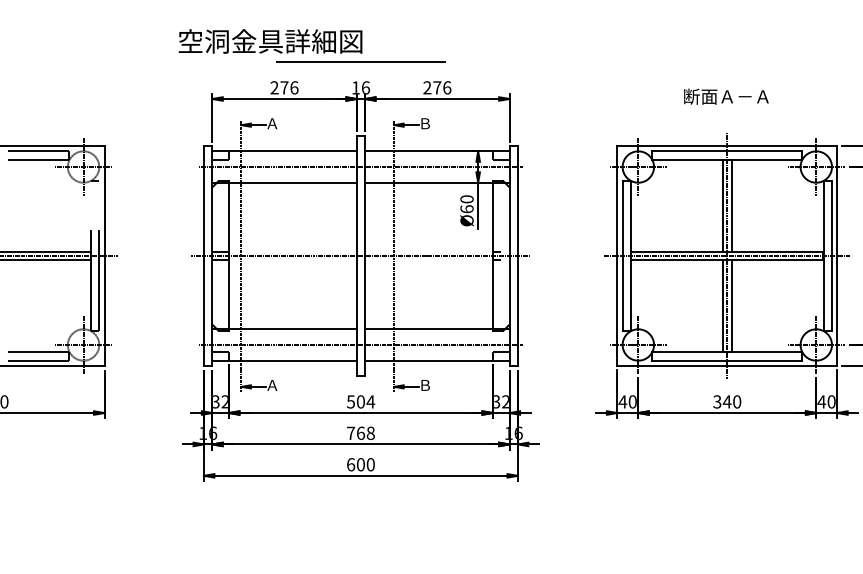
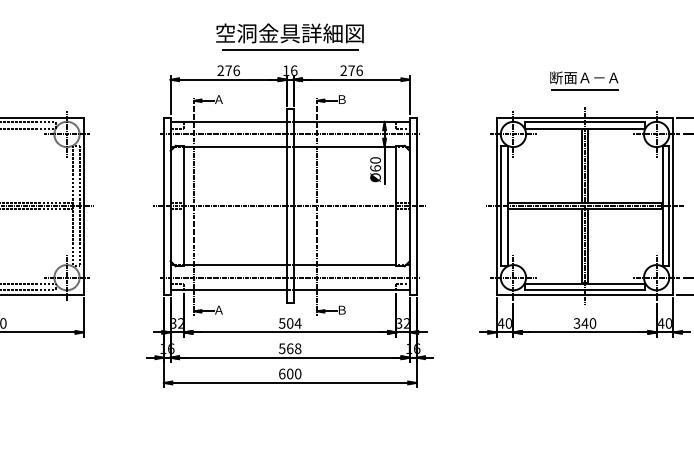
text: (270, 41) -> (289, 33), moved
line: (727, 112) -> (585, 90), added
text: (350, 432) -> (281, 348), 768 -> 568

